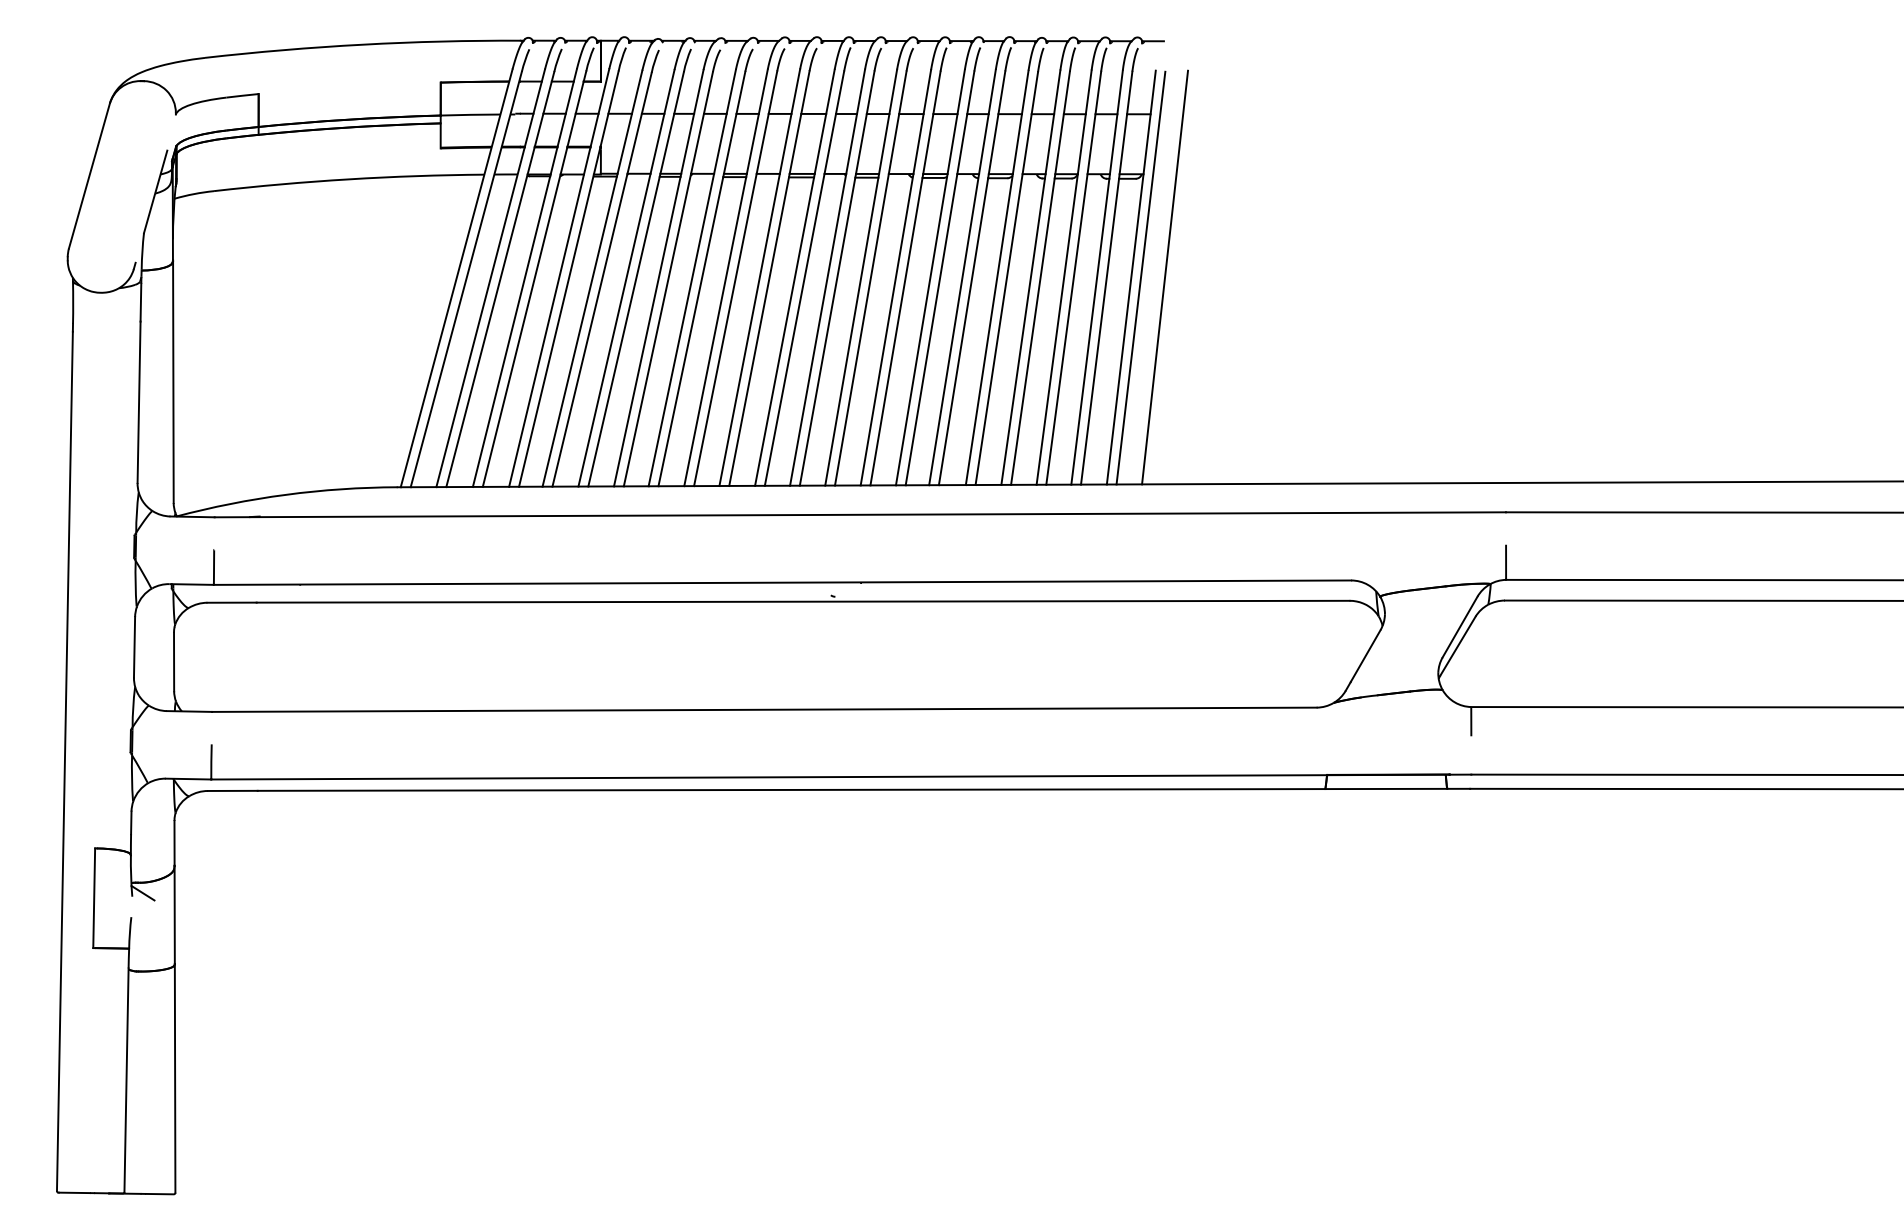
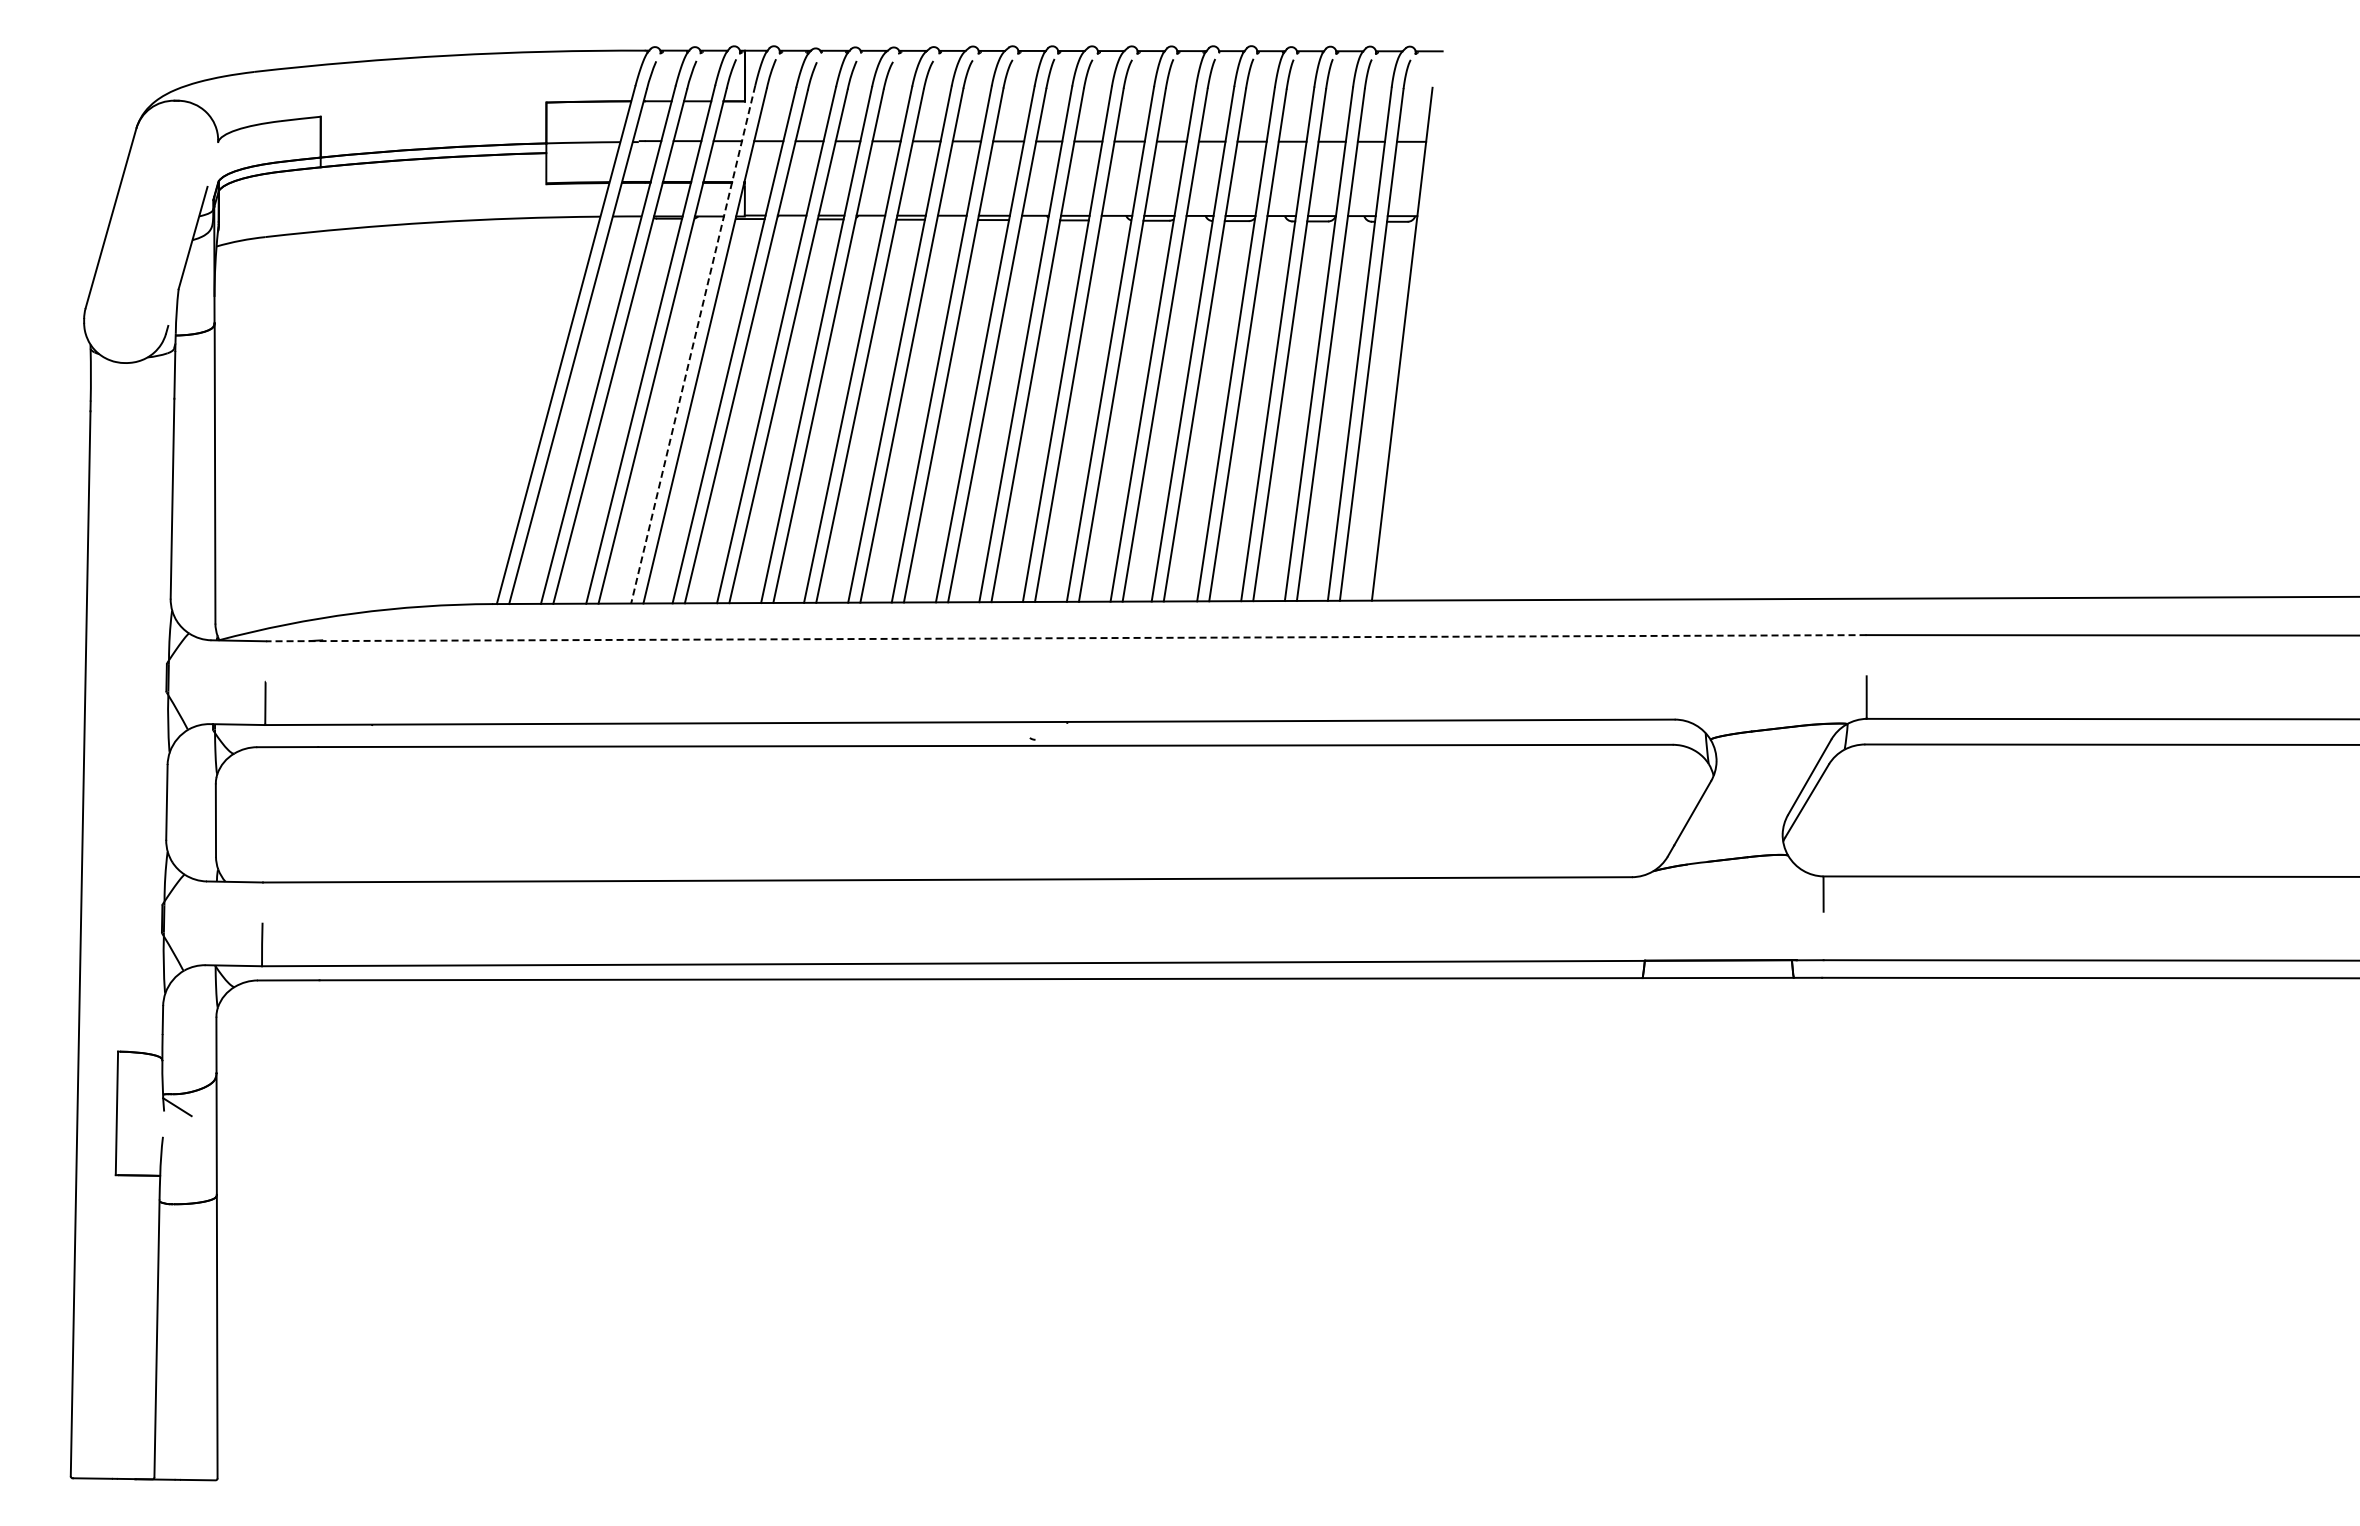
line: (1140, 277) -> (1413, 344), removed
line: (1164, 277) -> (1443, 343), removed
line: (559, 278) -> (693, 345), solid -> dashed
line: (859, 515) -> (1065, 638), solid -> dashed

